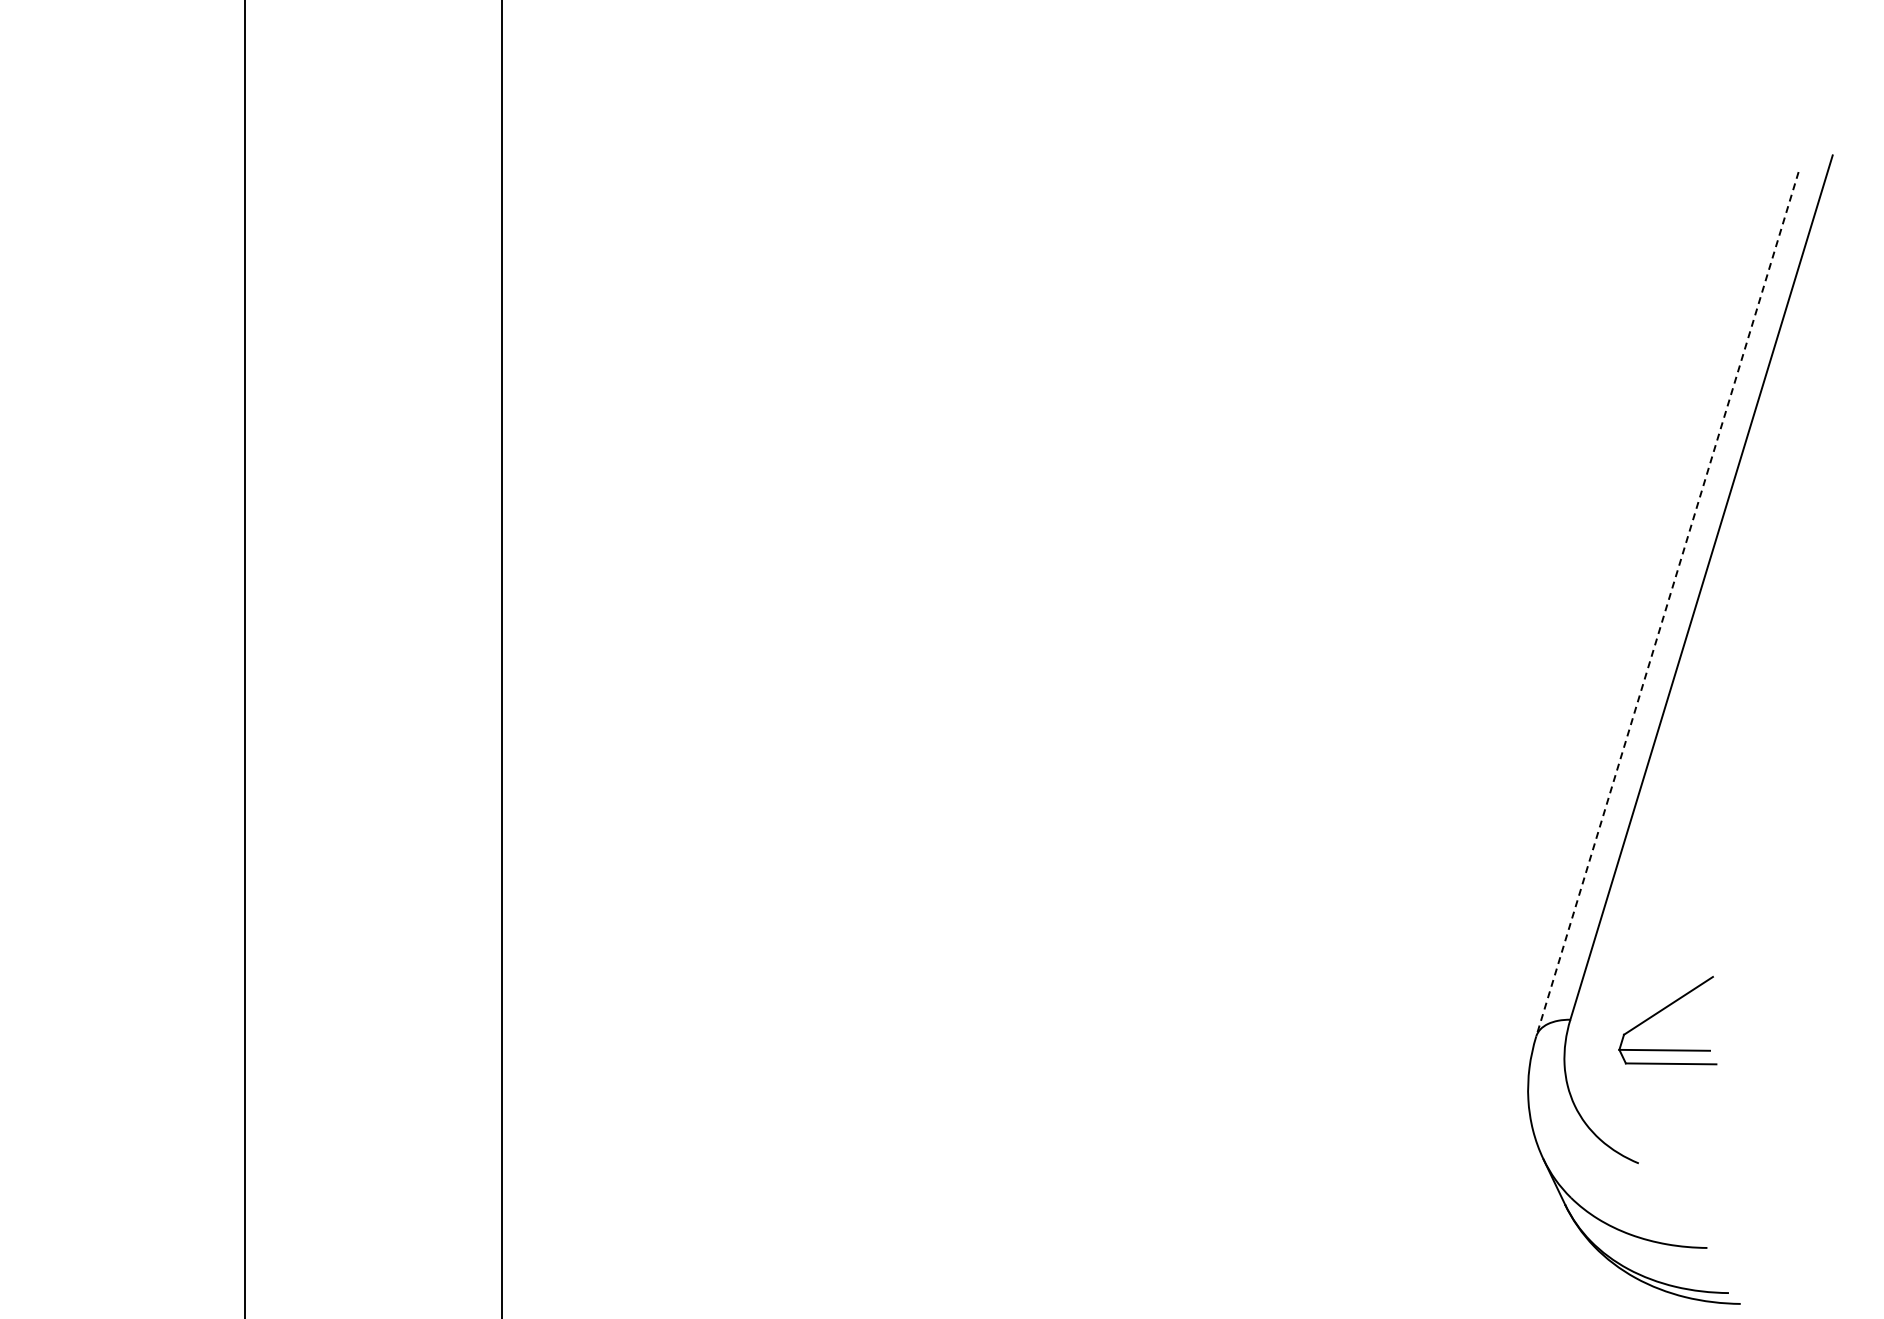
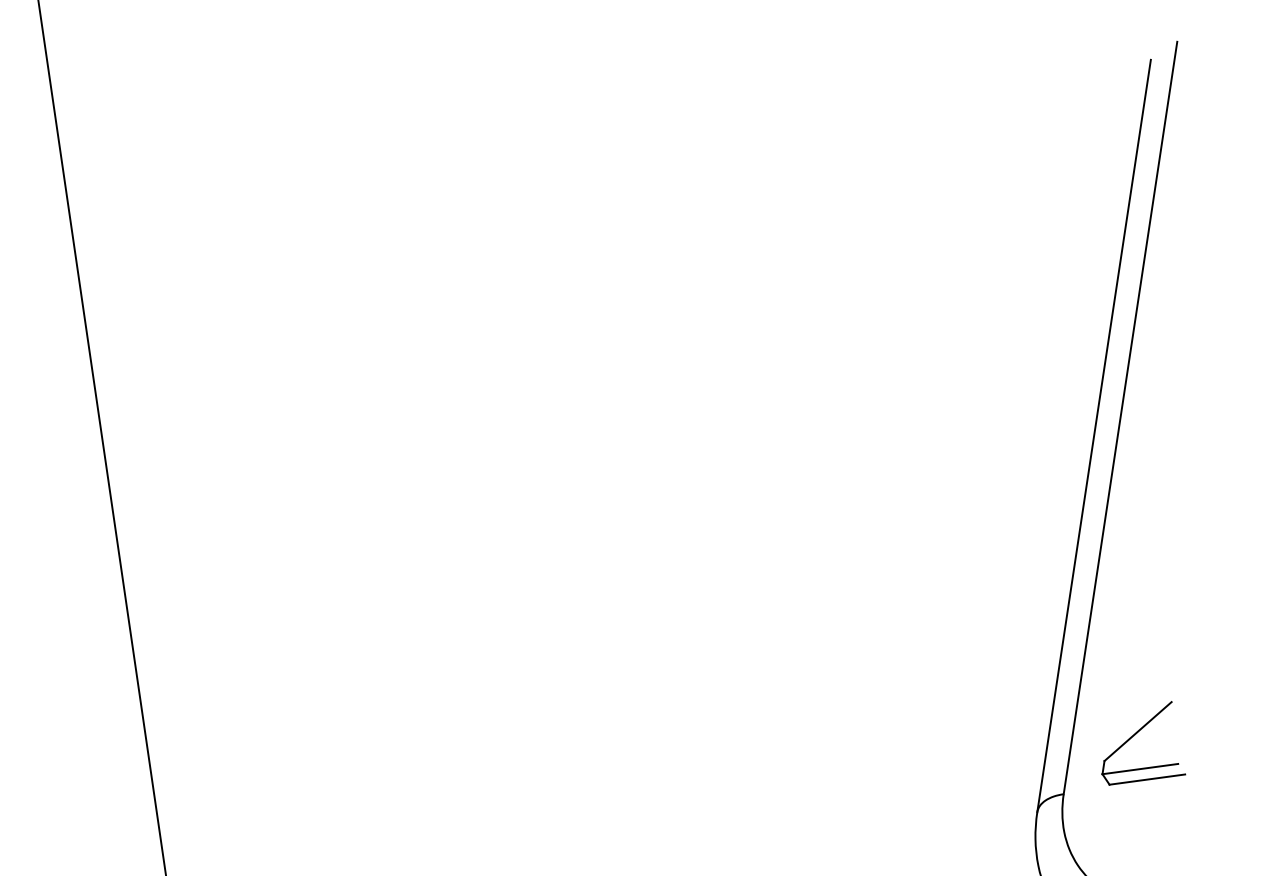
line: (1667, 604) -> (1094, 436), dashed -> solid
part: (1660, 1012) -> (1132, 738), moved

